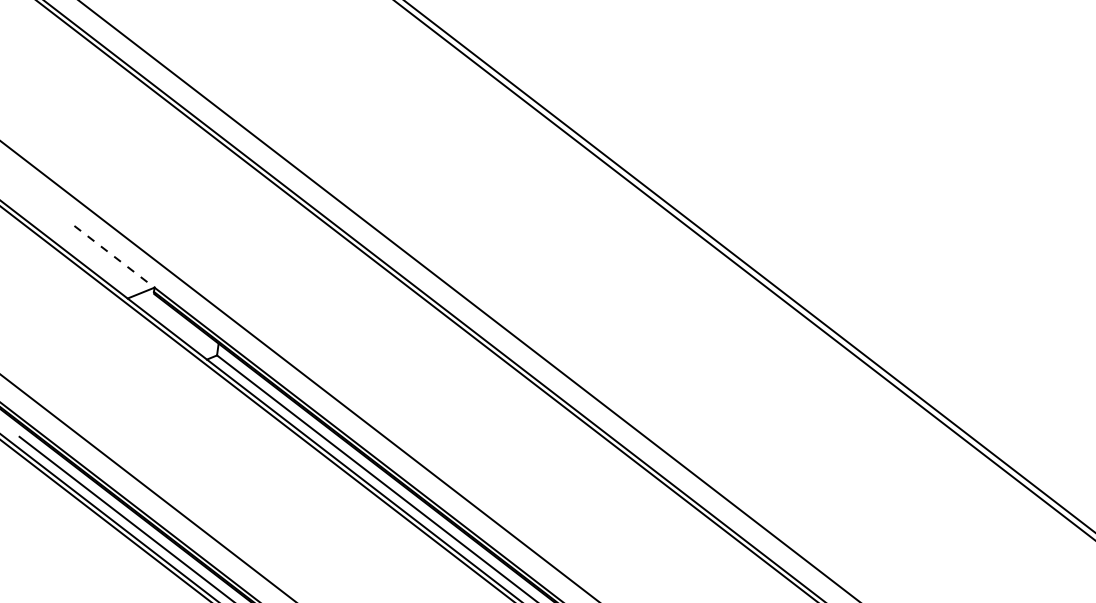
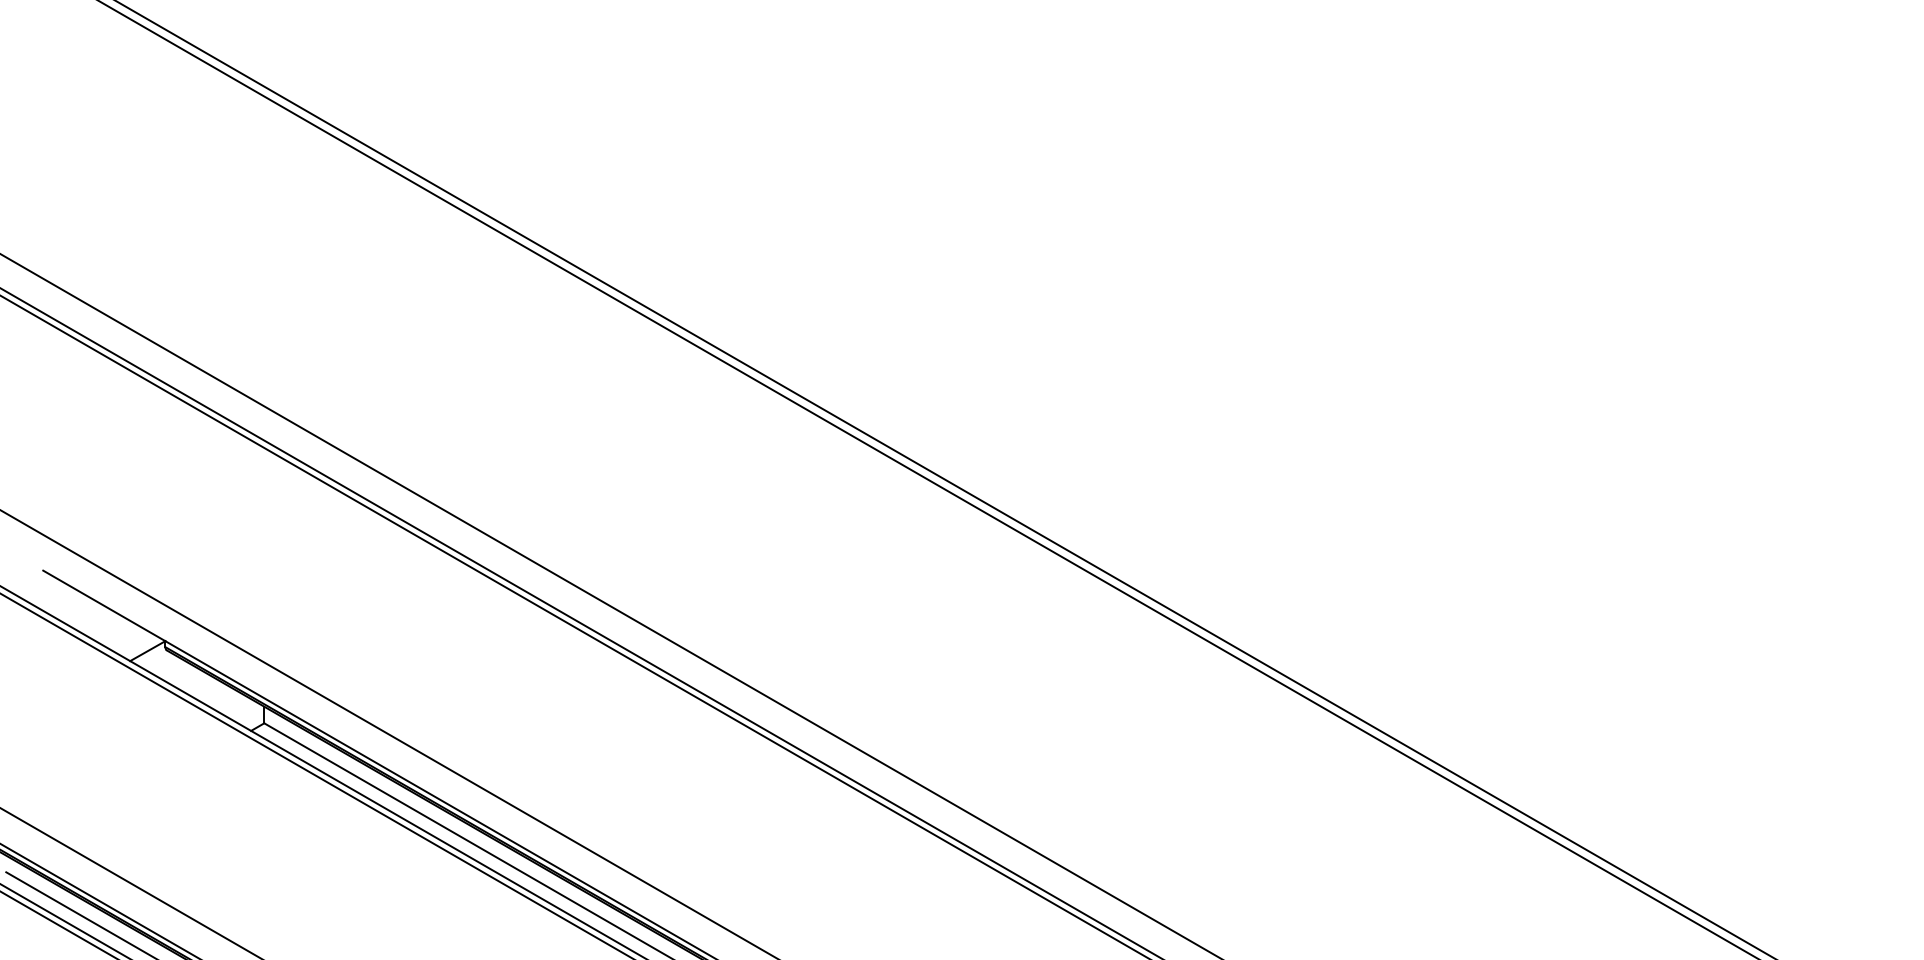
line: (114, 256) -> (104, 605), dashed -> solid

